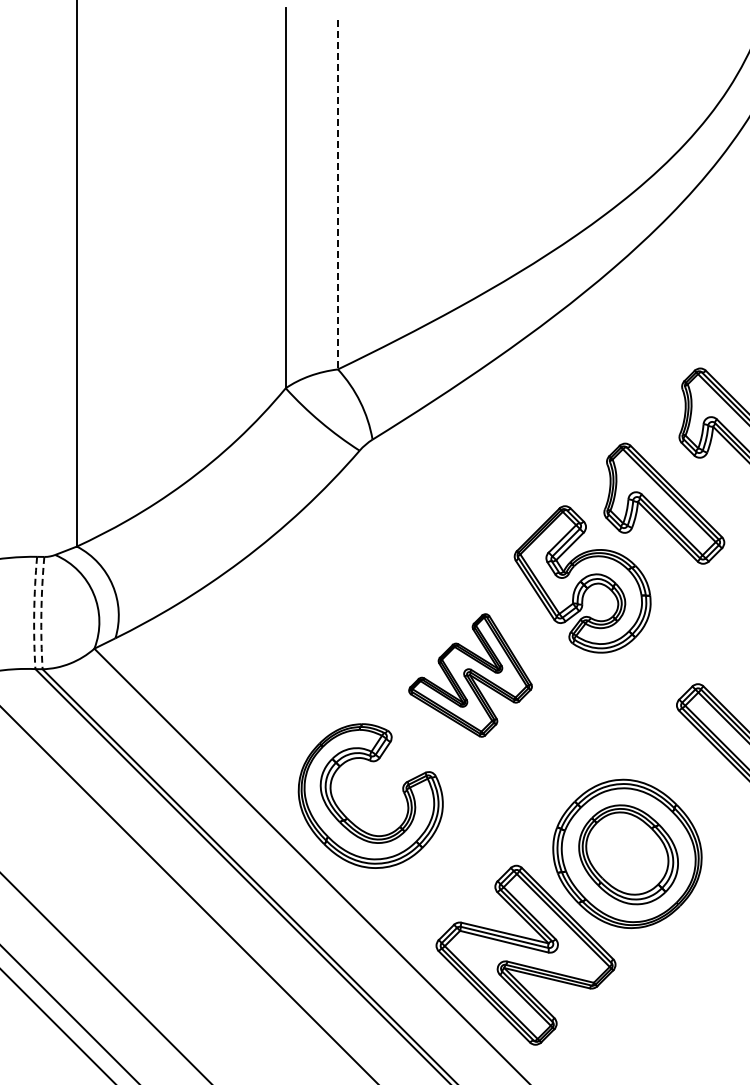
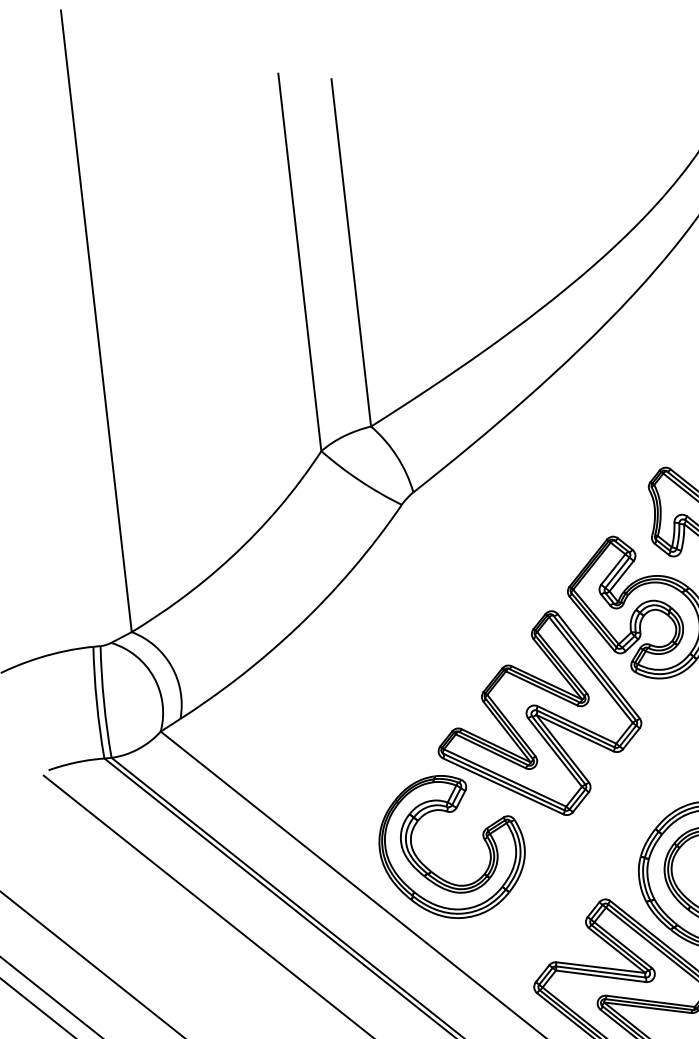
line: (337, 194) -> (350, 252), dashed -> solid
arc: (34, 612) -> (97, 702), dashed -> solid
arc: (41, 613) -> (104, 702), dashed -> solid
part: (470, 675) -> (537, 715), size x1.67

